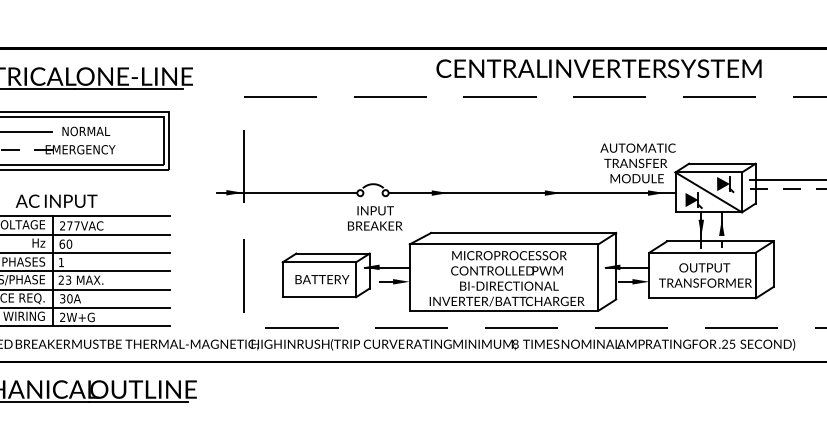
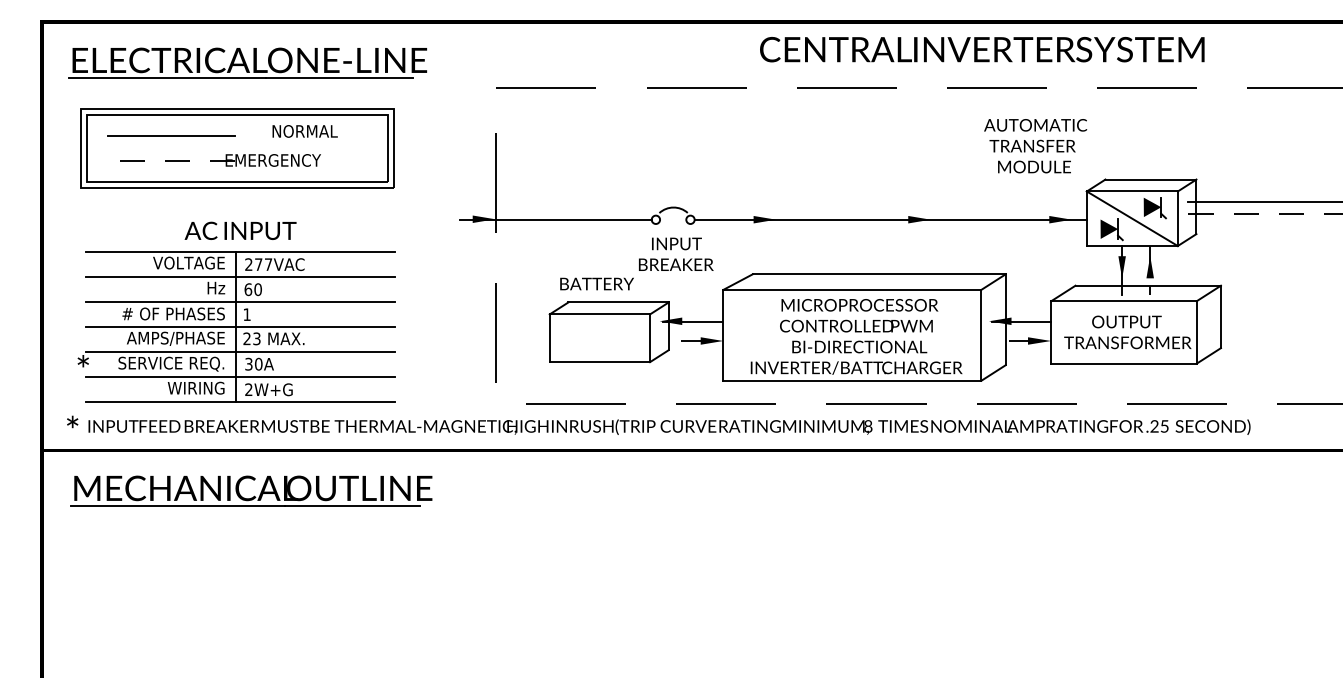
text: (85, 131) -> (304, 131), moved
text: (637, 163) -> (1035, 146), moved
text: (322, 279) -> (596, 283), moved

